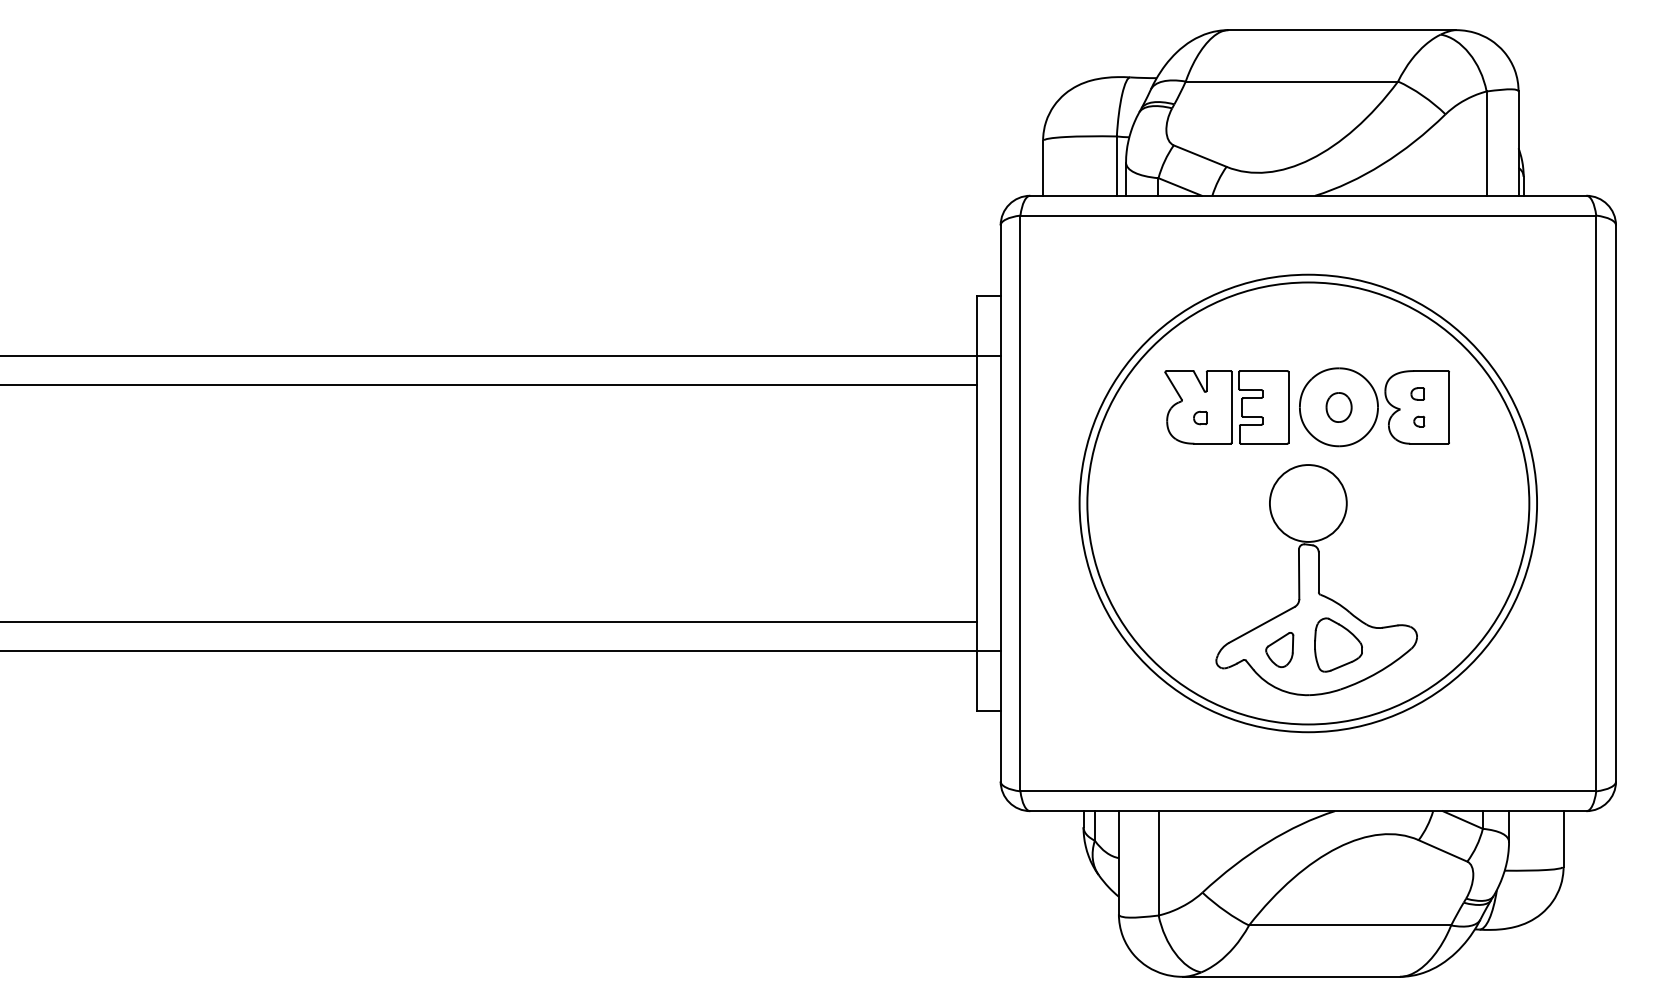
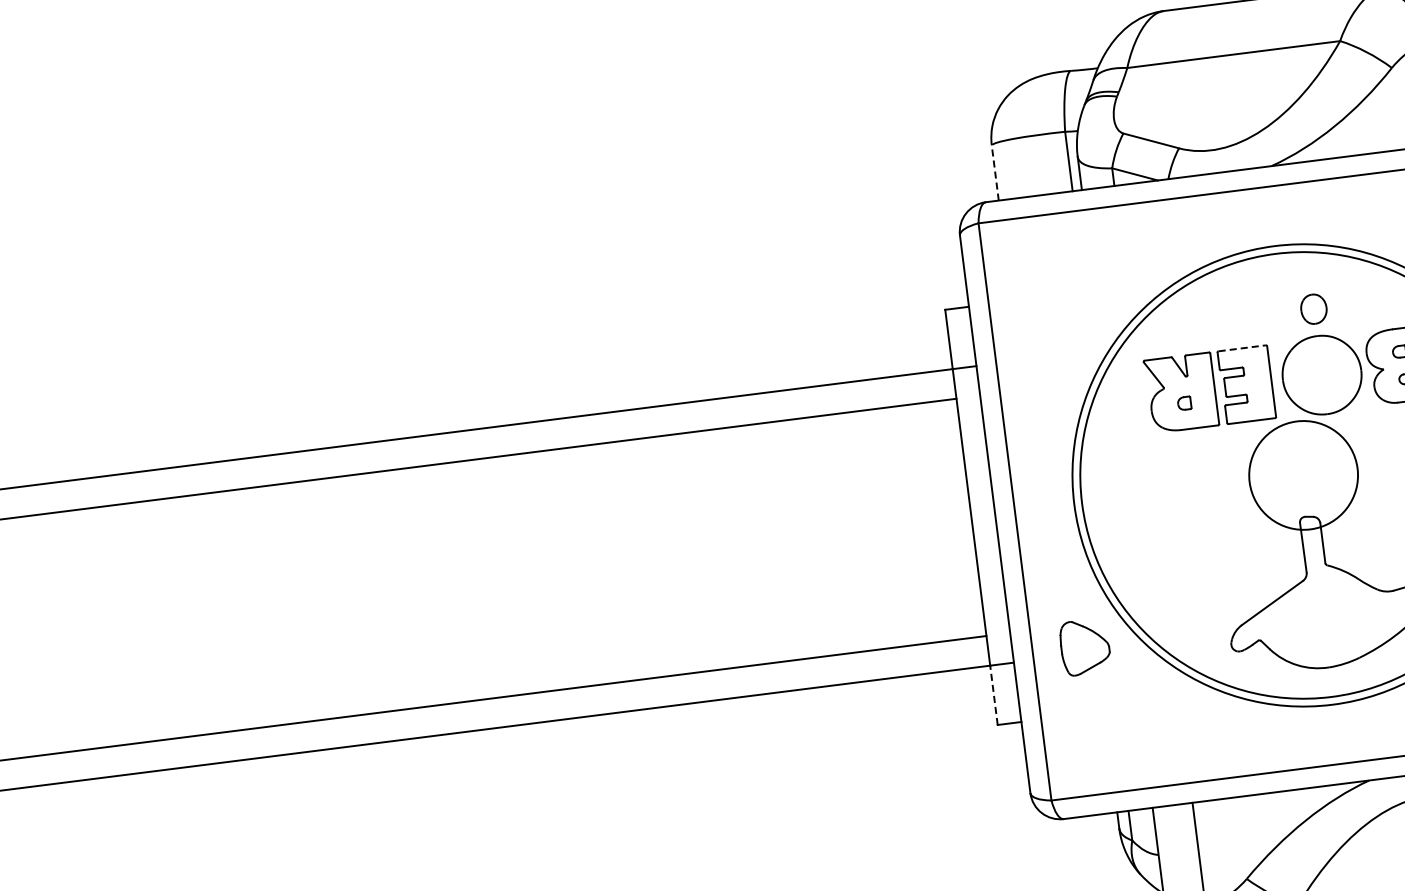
line: (1043, 168) -> (995, 173), solid -> dashed
line: (1263, 371) -> (1241, 348), solid -> dashed
part: (1338, 407) -> (1313, 309), moved
circle: (1307, 503) -> (1302, 475), size x1.4
part: (1338, 644) -> (1085, 646), moved
part: (1279, 649) -> (1293, 625), removed
line: (977, 680) -> (994, 694), solid -> dashed

